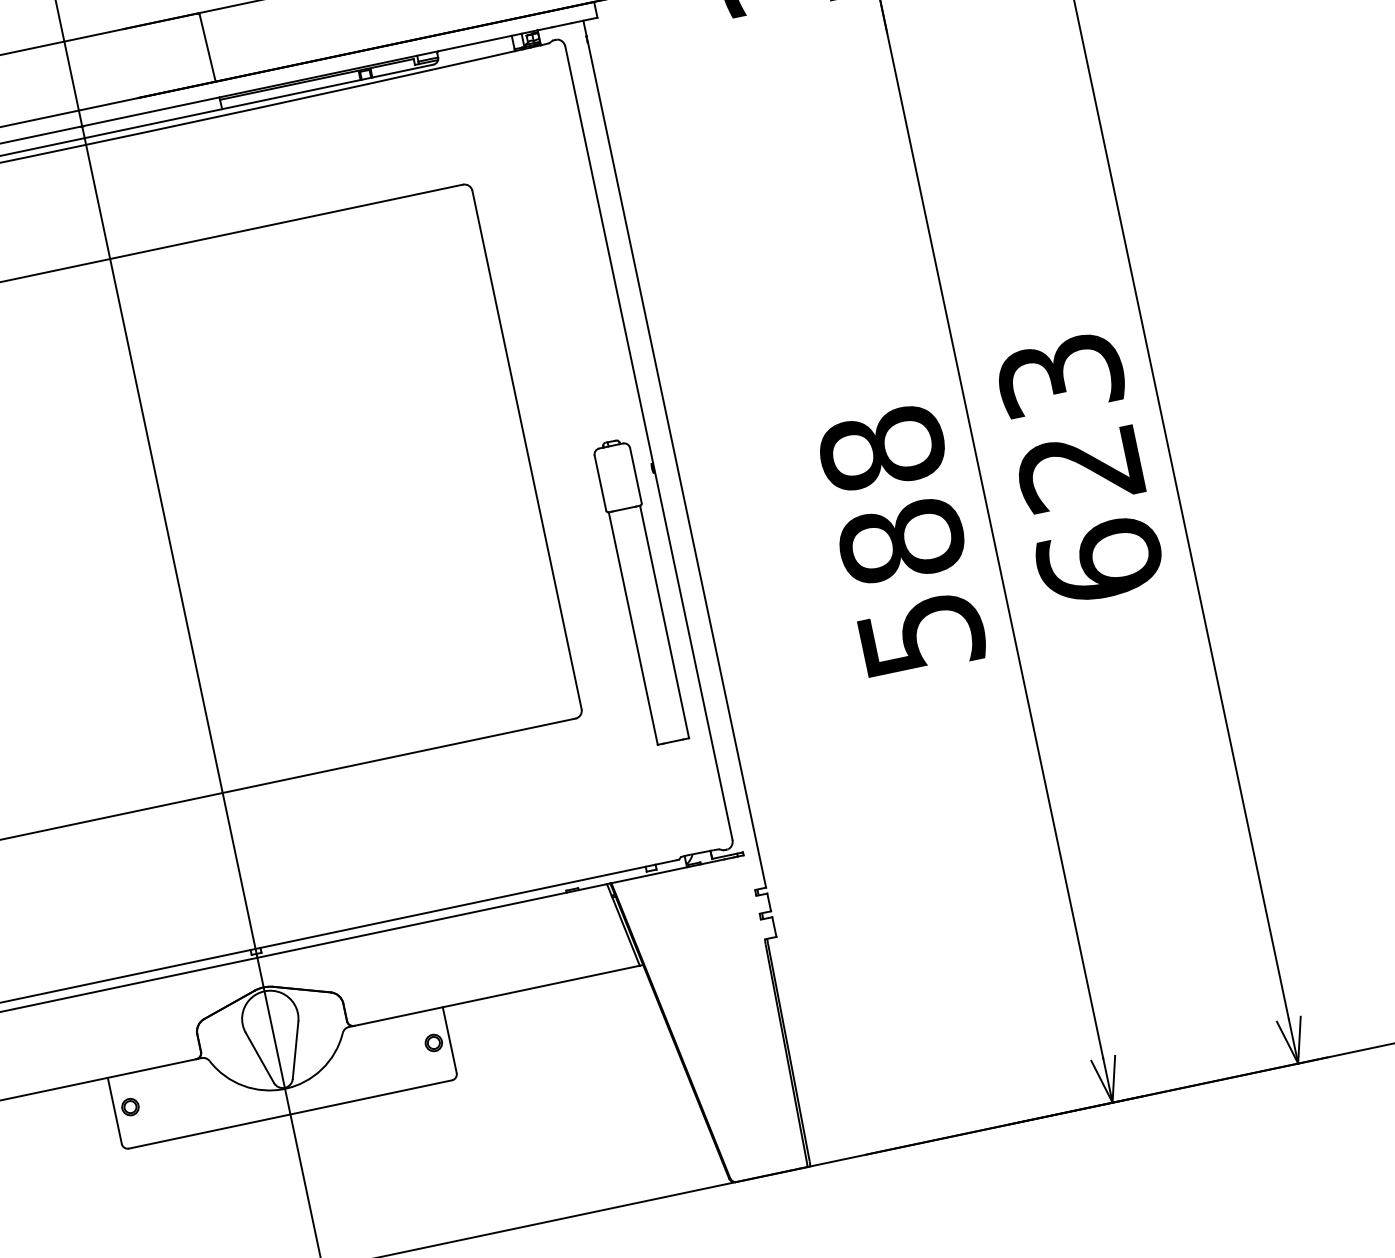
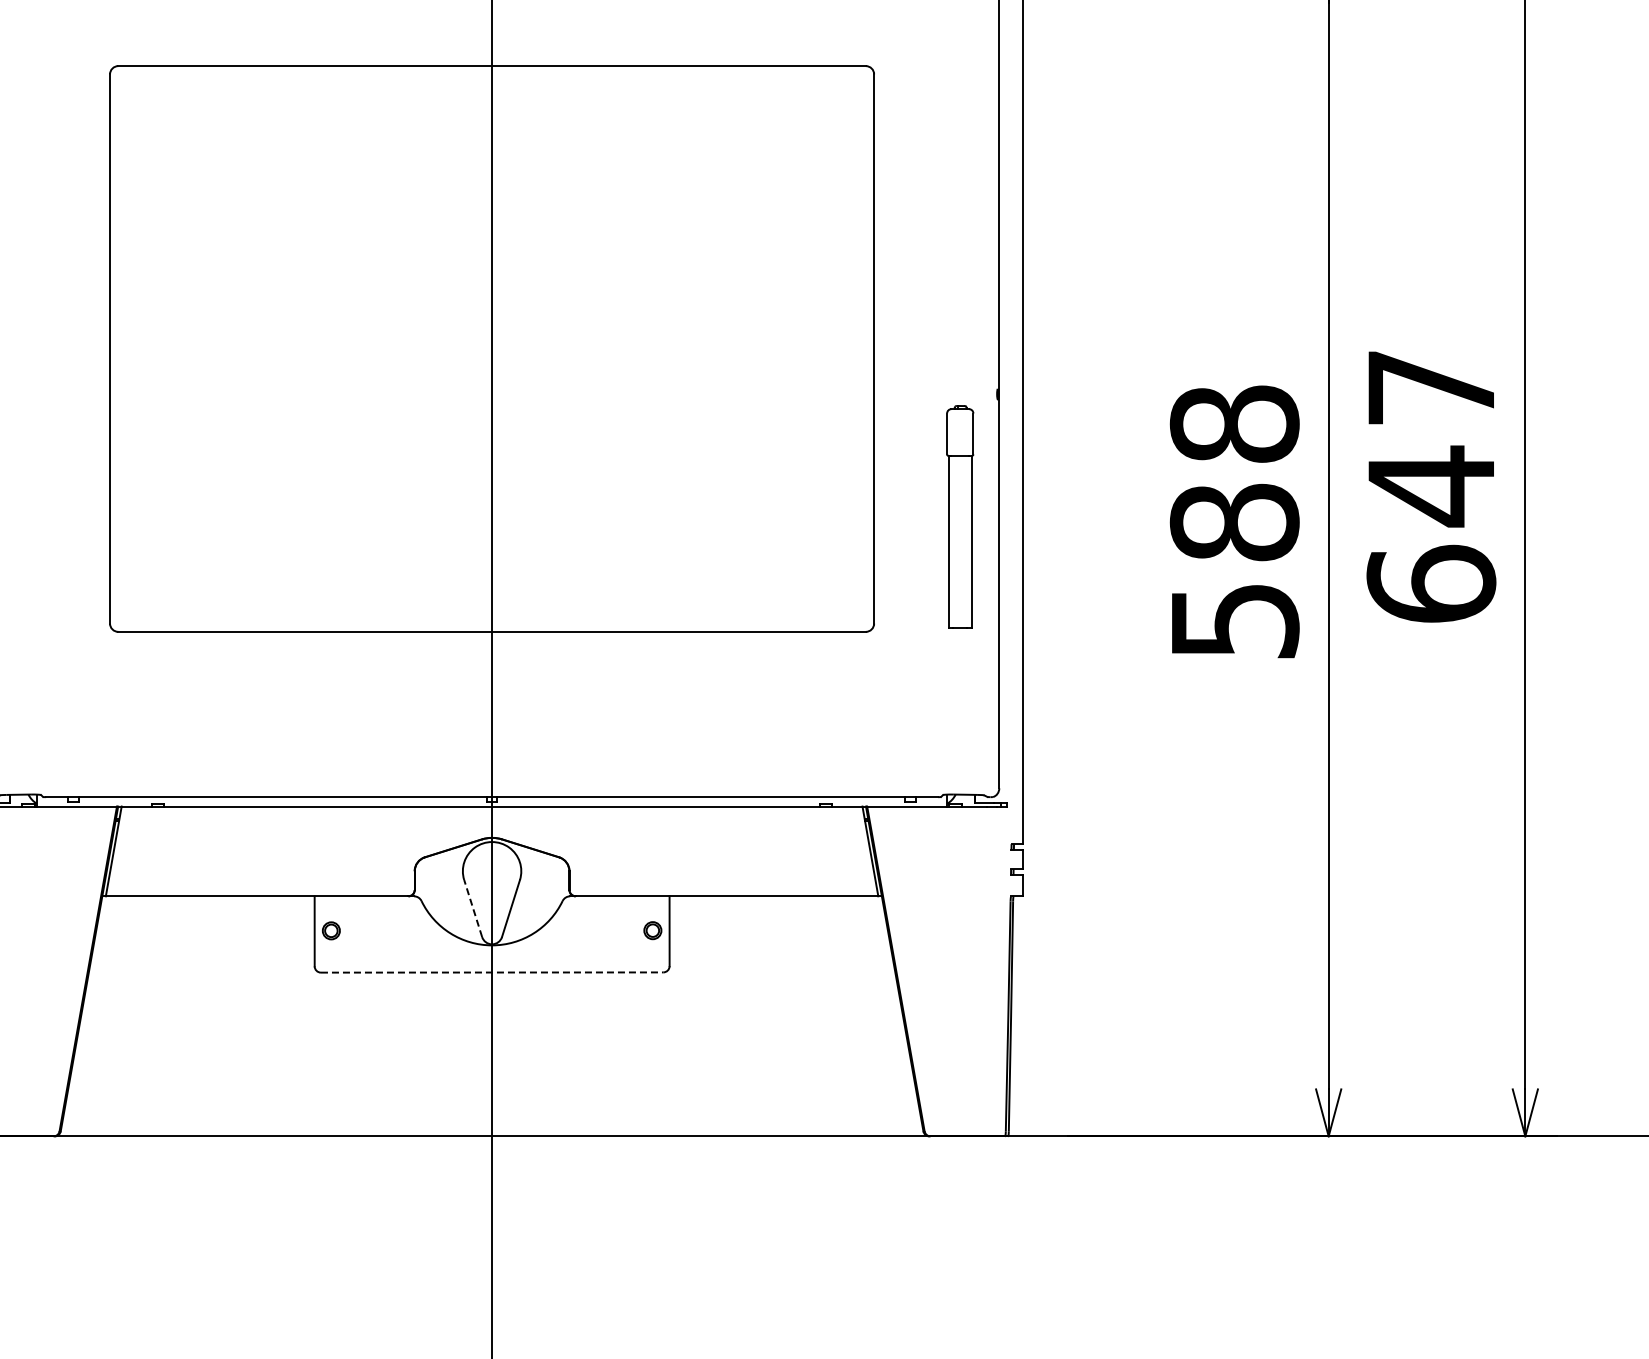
text: (1070, 423) -> (1431, 438), 623 -> 647
part: (640, 591) -> (959, 516), size x0.7
line: (260, 1057) -> (473, 908), solid -> dashed
line: (290, 1114) -> (492, 972), solid -> dashed

